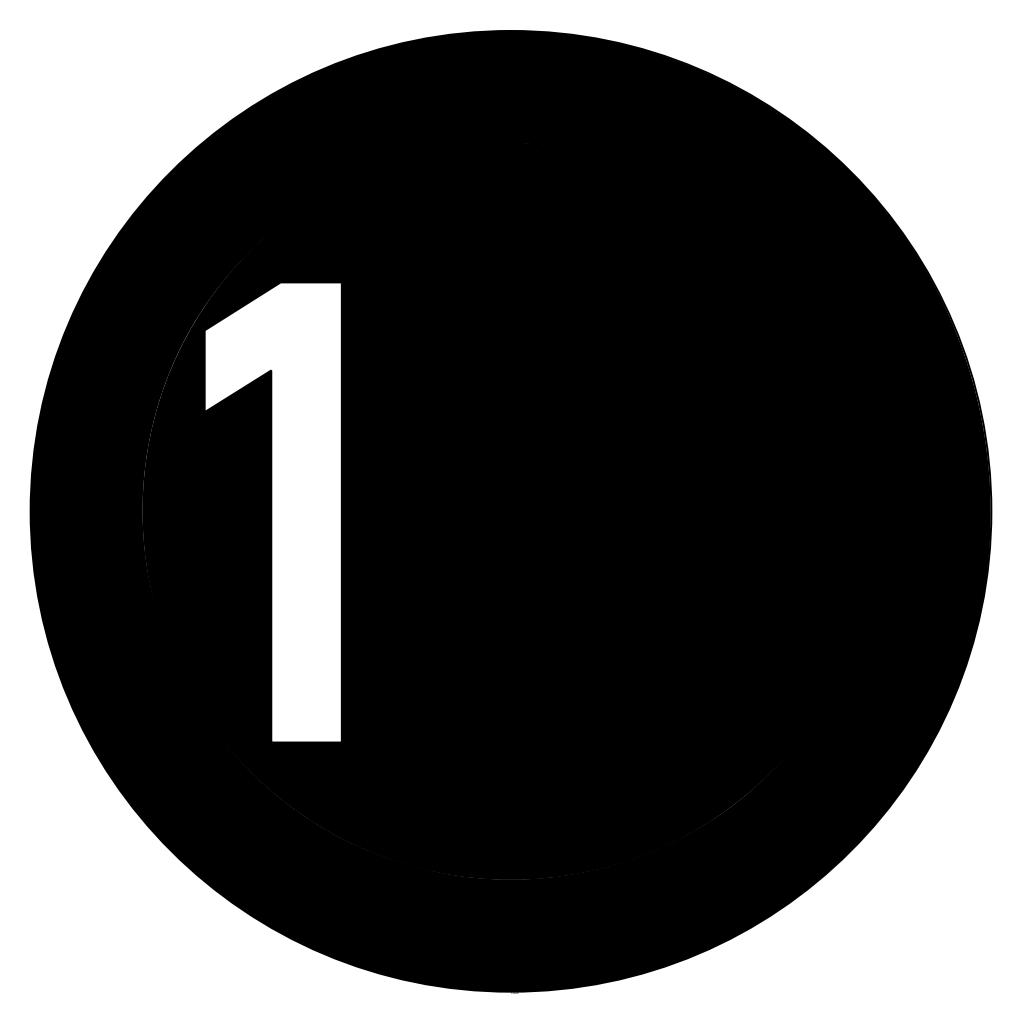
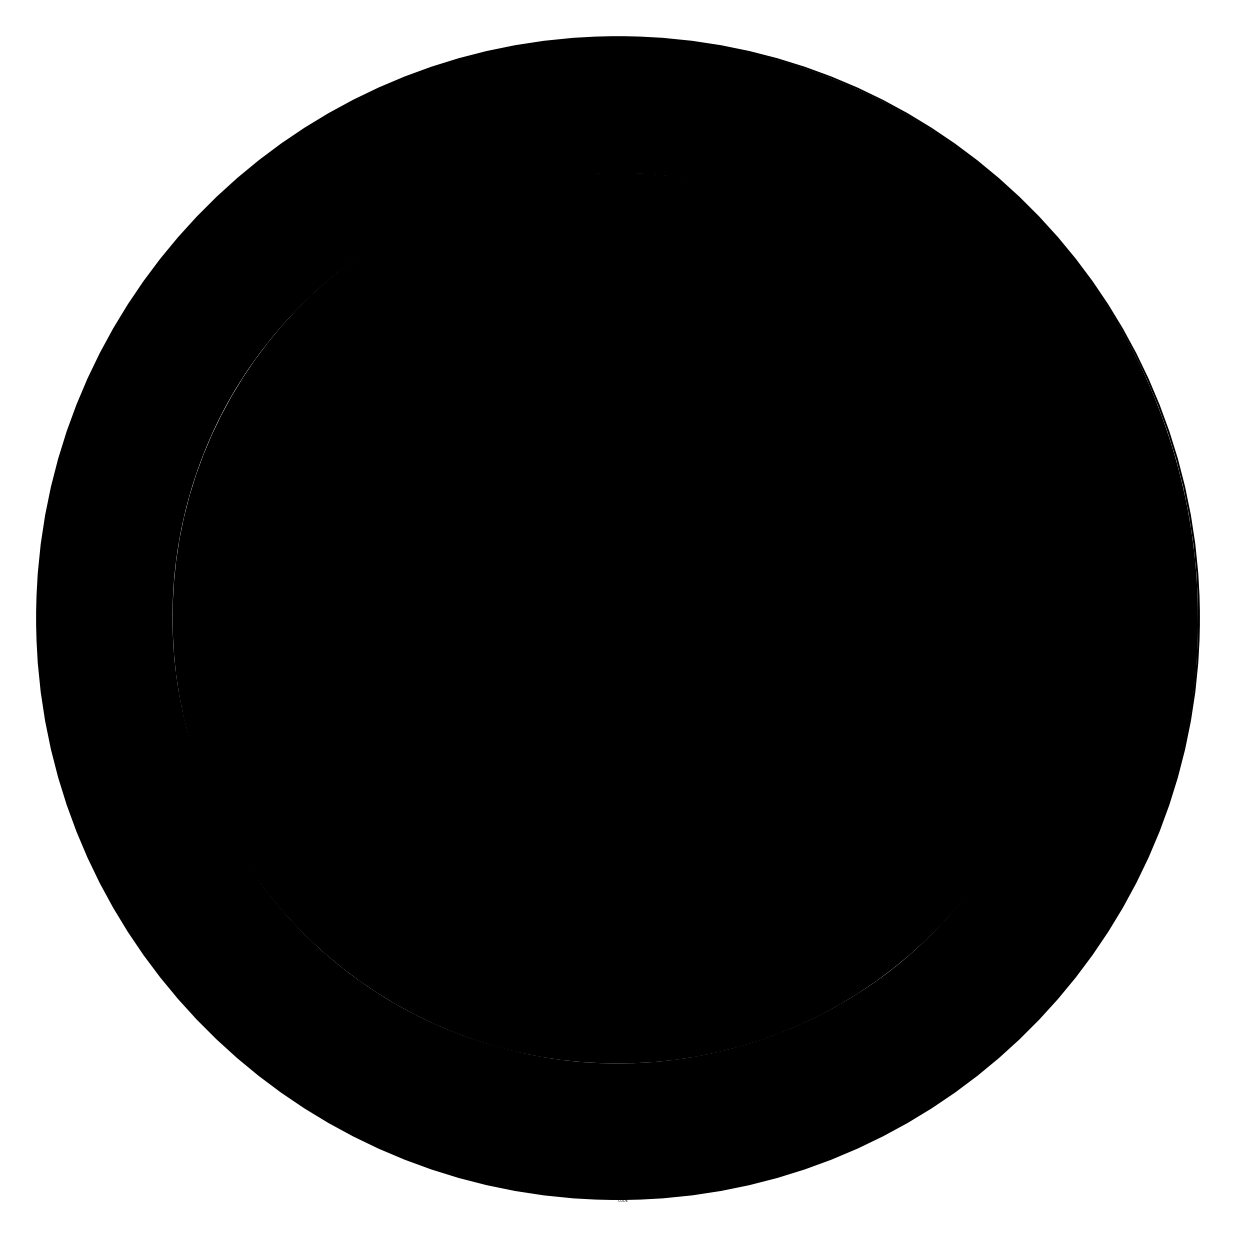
fill: (273, 512) -> (330, 619), added

